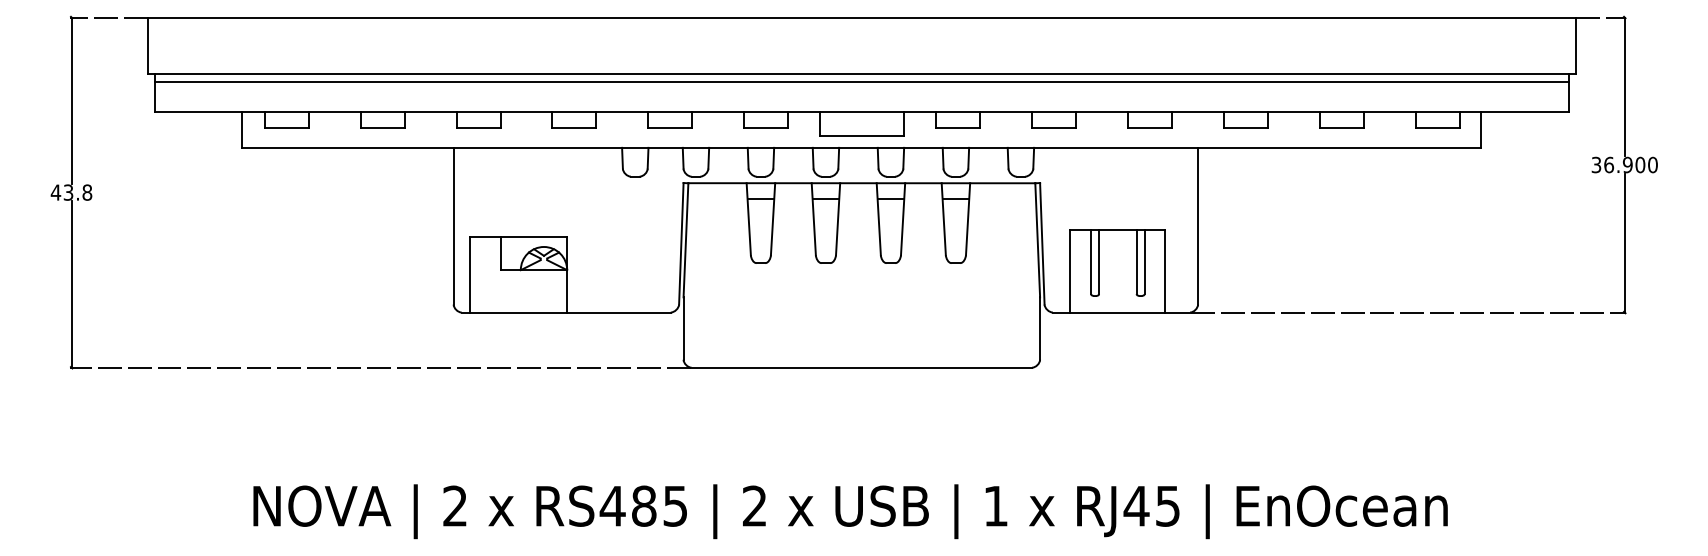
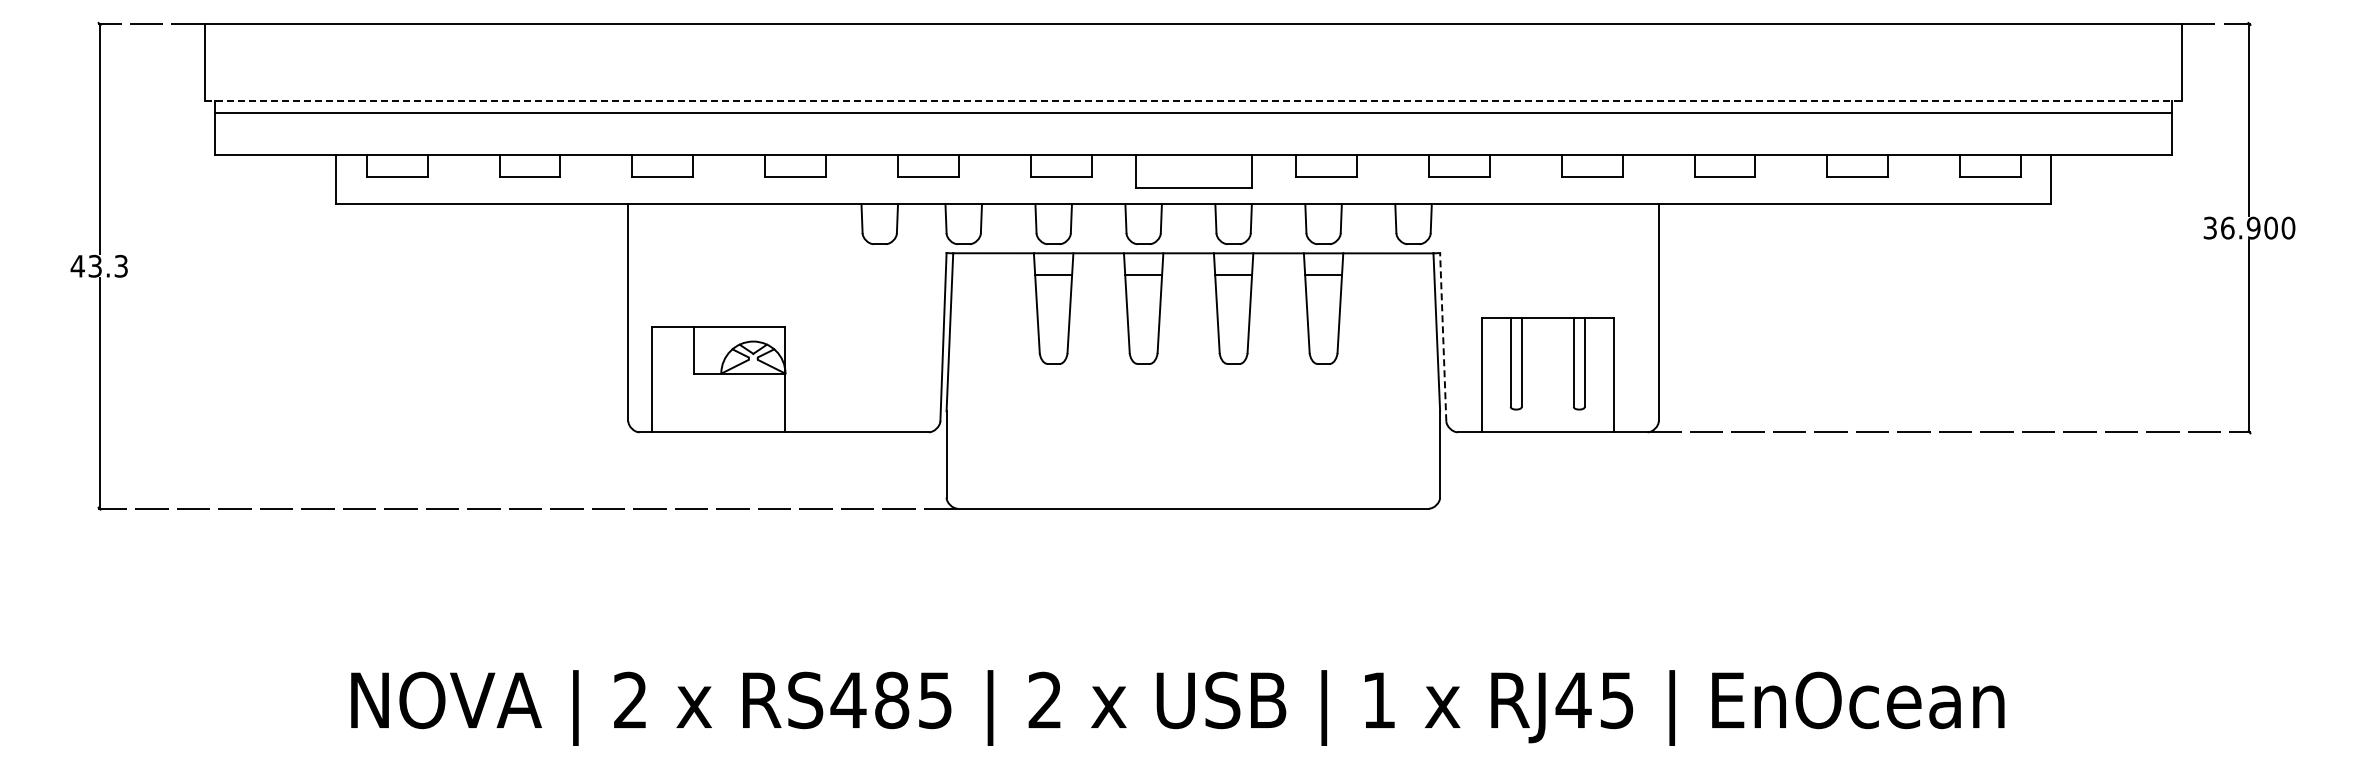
line: (861, 73) -> (1193, 101), solid -> dashed
text: (87, 192) -> (121, 266), 43.8 -> 43.3
line: (1042, 243) -> (1443, 336), solid -> dashed

